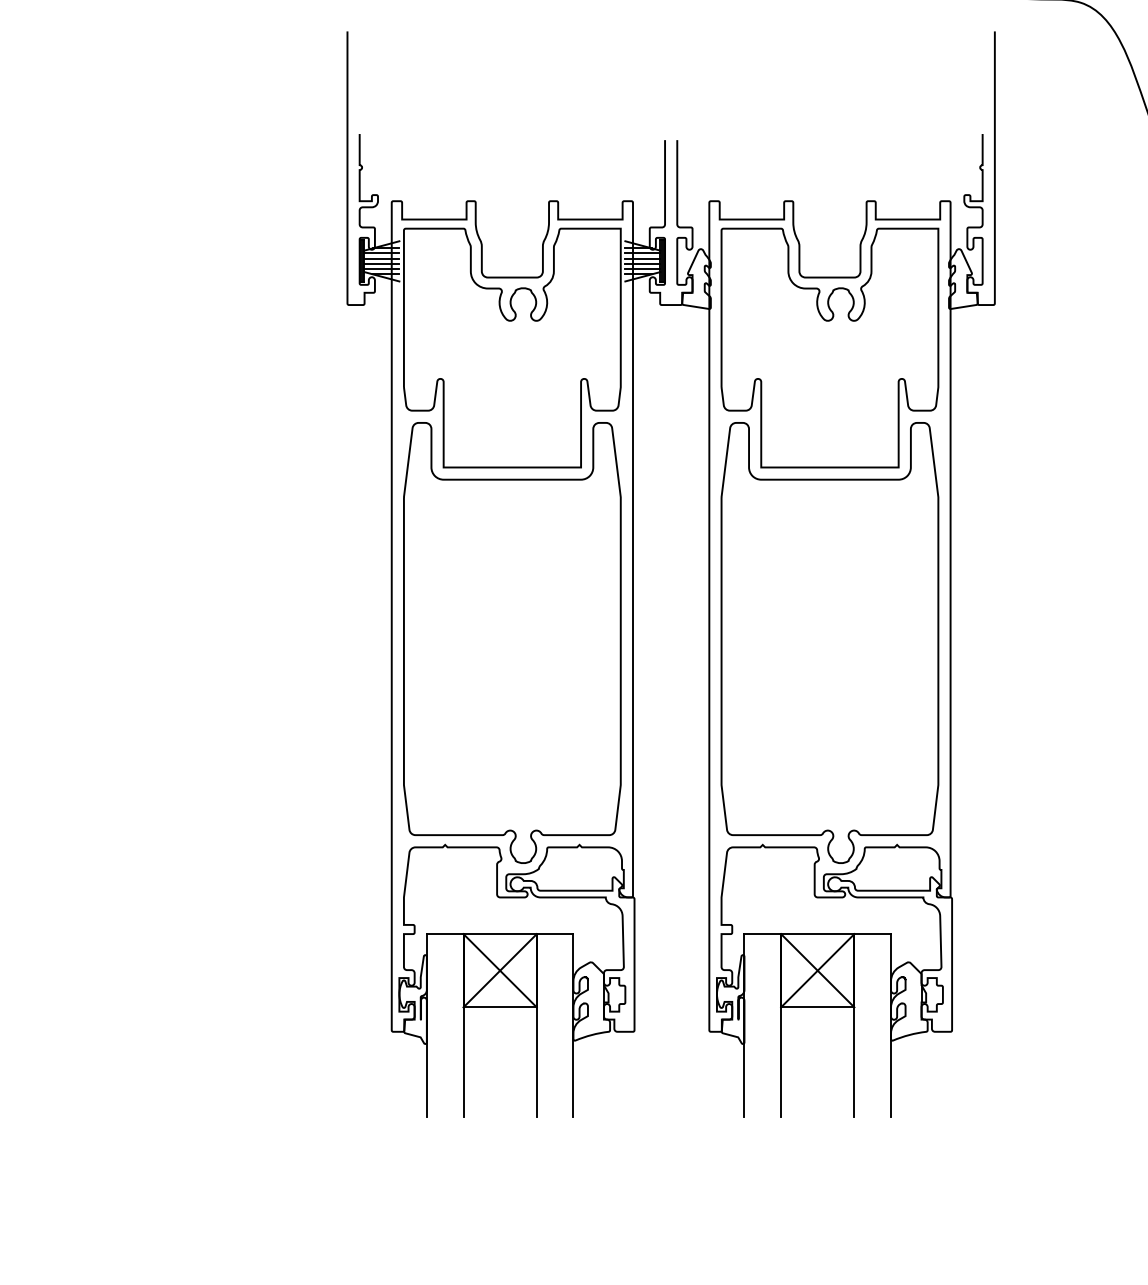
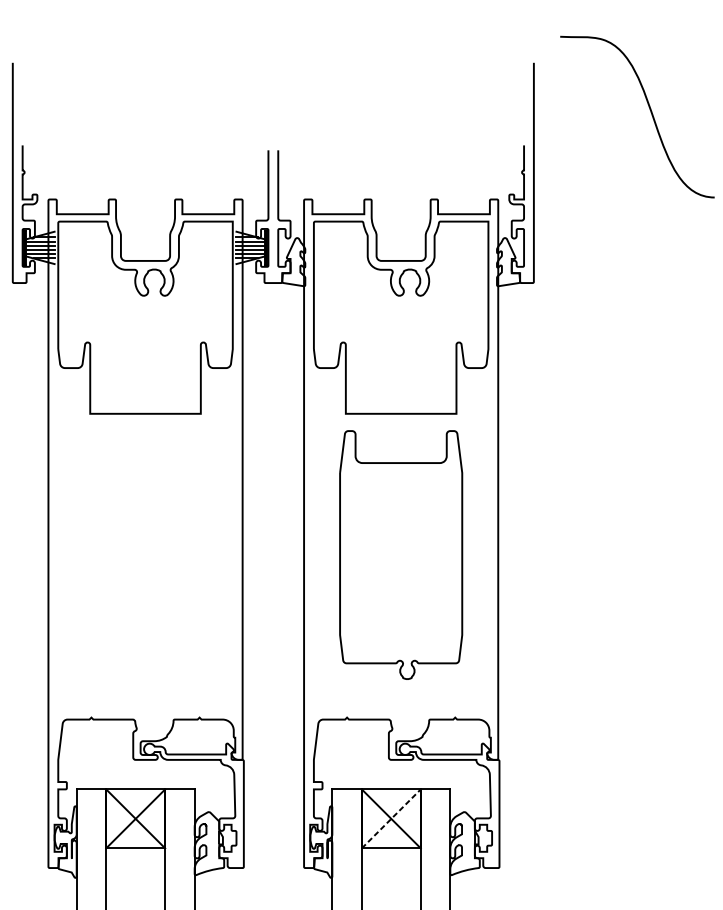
part: (512, 642) -> (145, 554), removed
part: (829, 642) -> (400, 554), size x0.7
line: (817, 970) -> (391, 818), solid -> dashed

